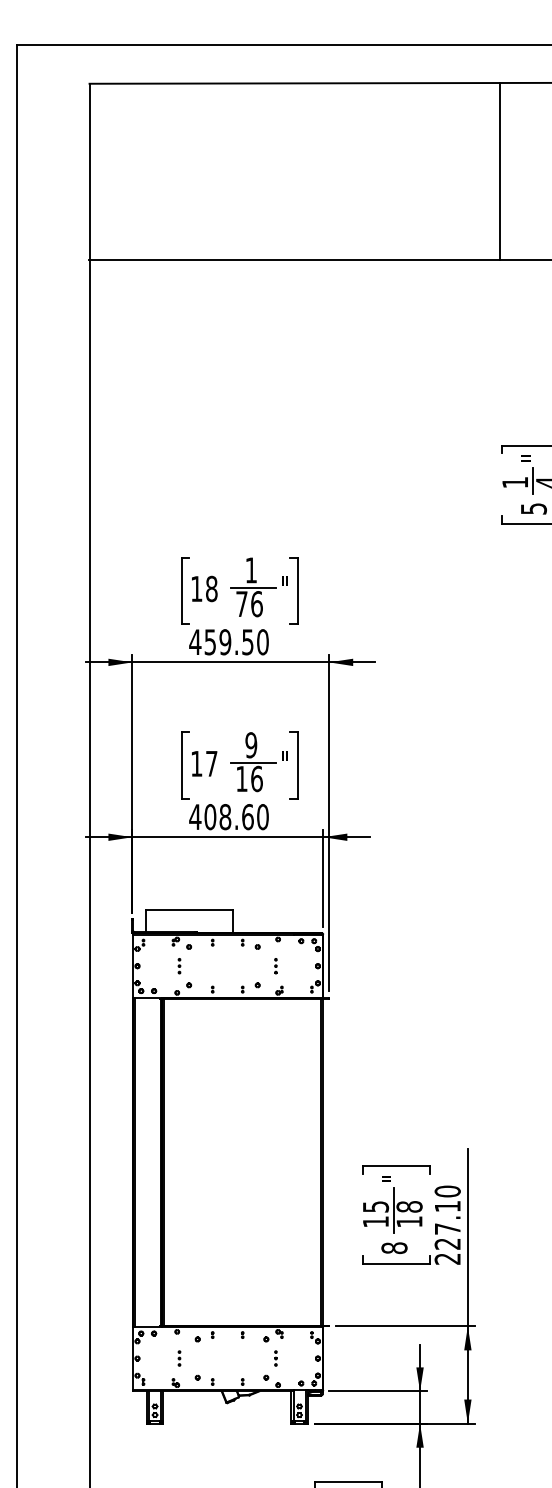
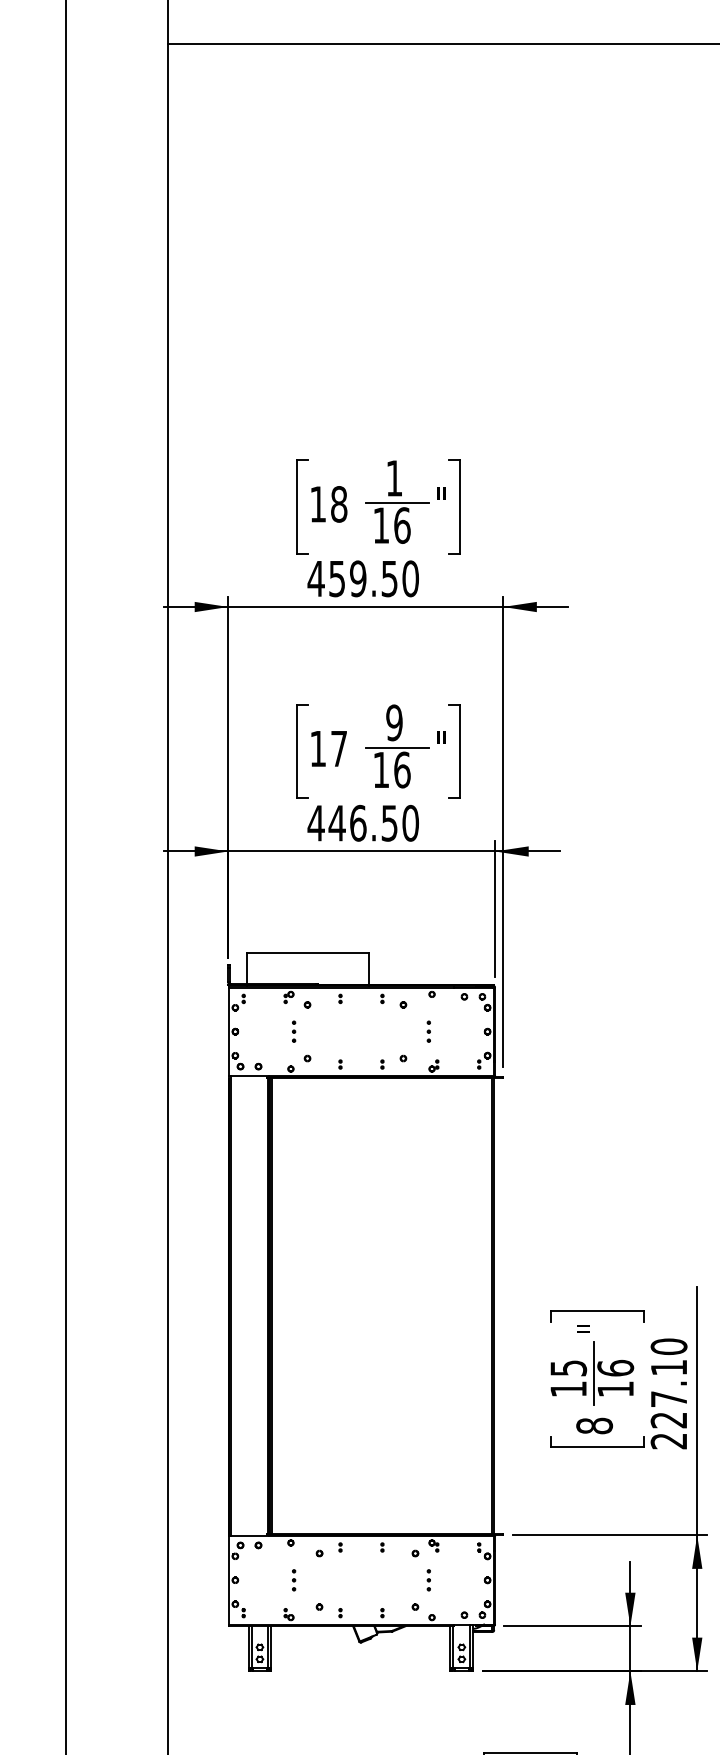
text: (241, 603) -> (380, 524), 76 -> 16
text: (228, 817) -> (362, 823), 408.60 -> 446.50
text: (409, 1206) -> (615, 1367), 18 -> 16

